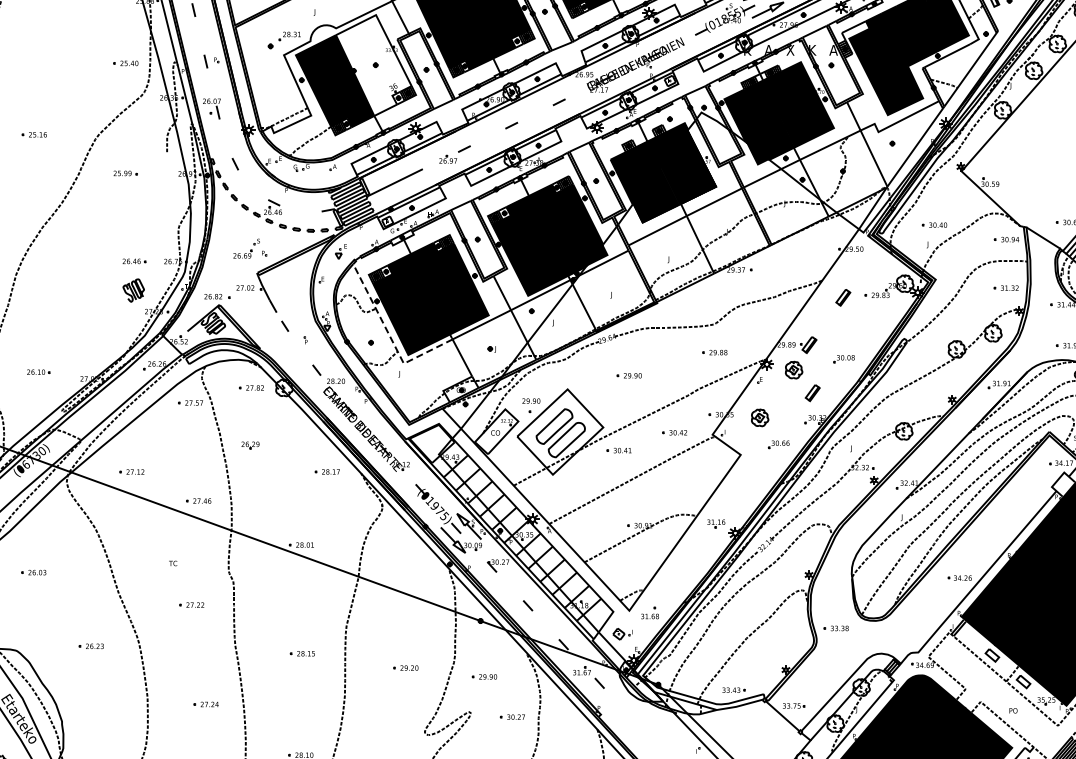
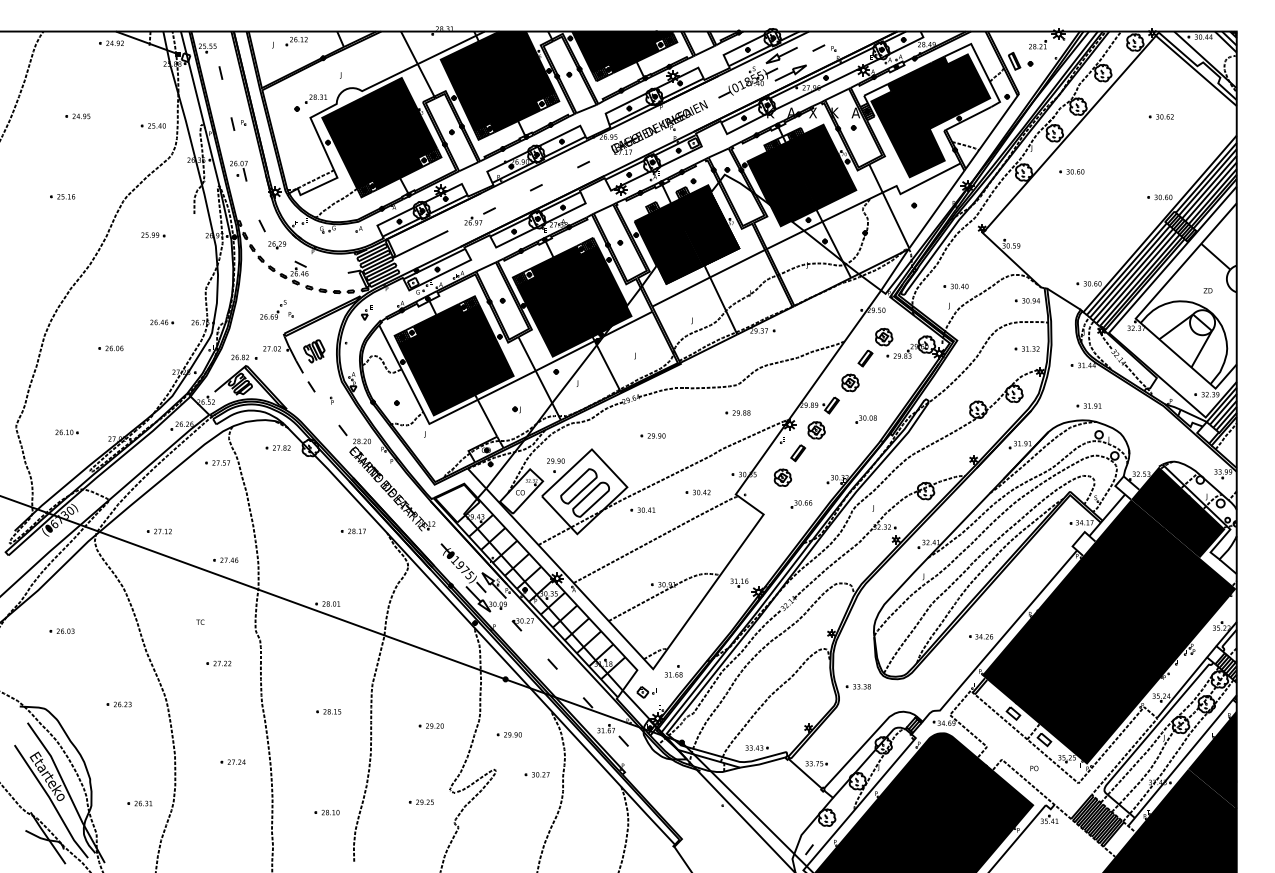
part: (49, 53) -> (77, 116), added
fill: (373, 65) -> (399, 128), added
part: (1050, 109) -> (1071, 171), added
part: (862, 276) -> (884, 337), added
part: (82, 287) -> (110, 348), added
part: (133, 290) -> (314, 351), moved
part: (828, 321) -> (850, 382), added
line: (390, 339) -> (416, 399), dashed -> solid
part: (813, 393) -> (798, 453), moved
part: (250, 445) -> (277, 245), moved
part: (394, 744) -> (420, 801), added
part: (111, 746) -> (139, 803), added

